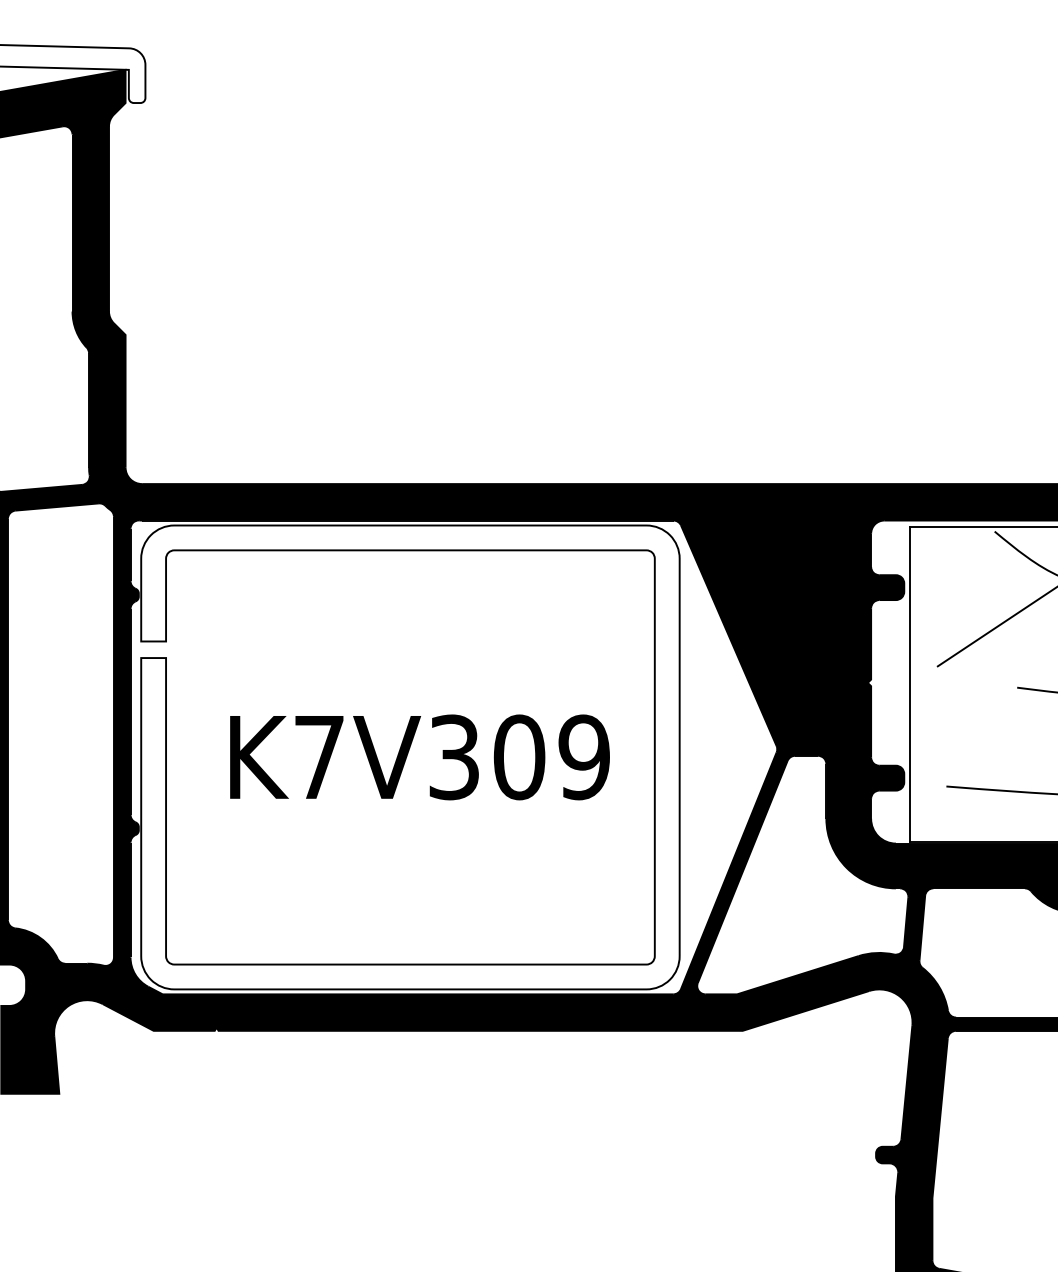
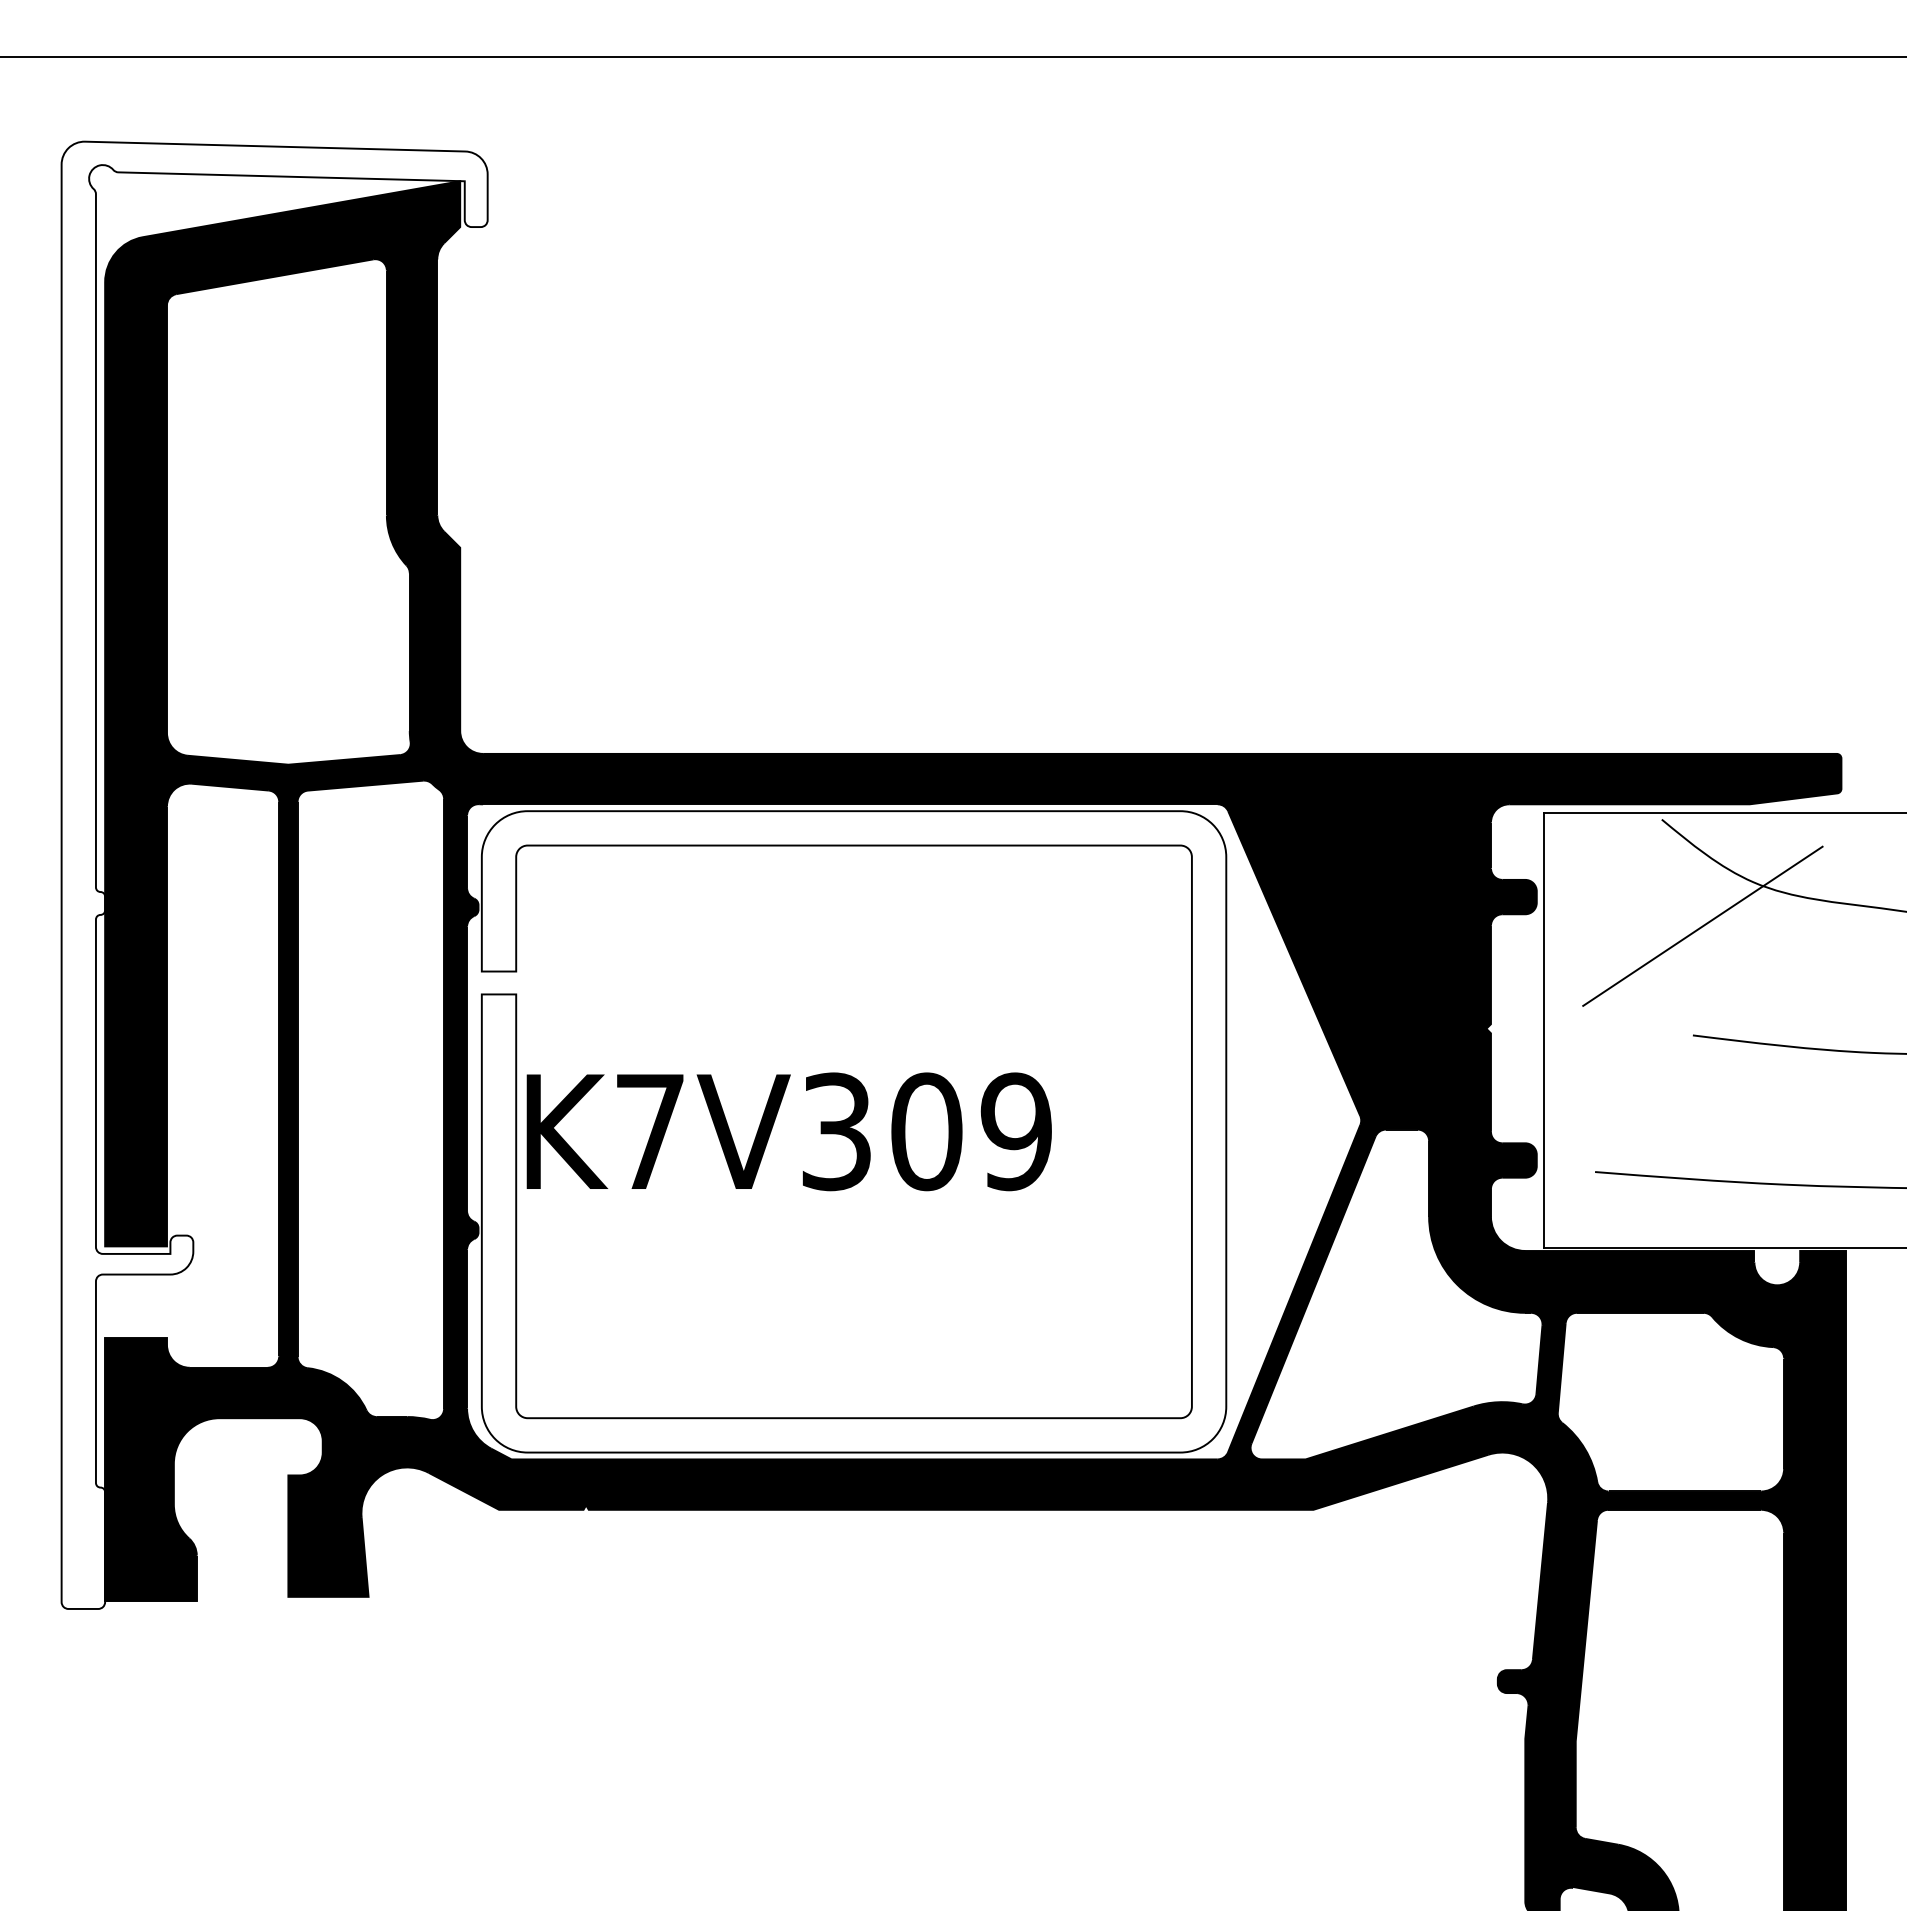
text: (419, 757) -> (788, 1131), moved

